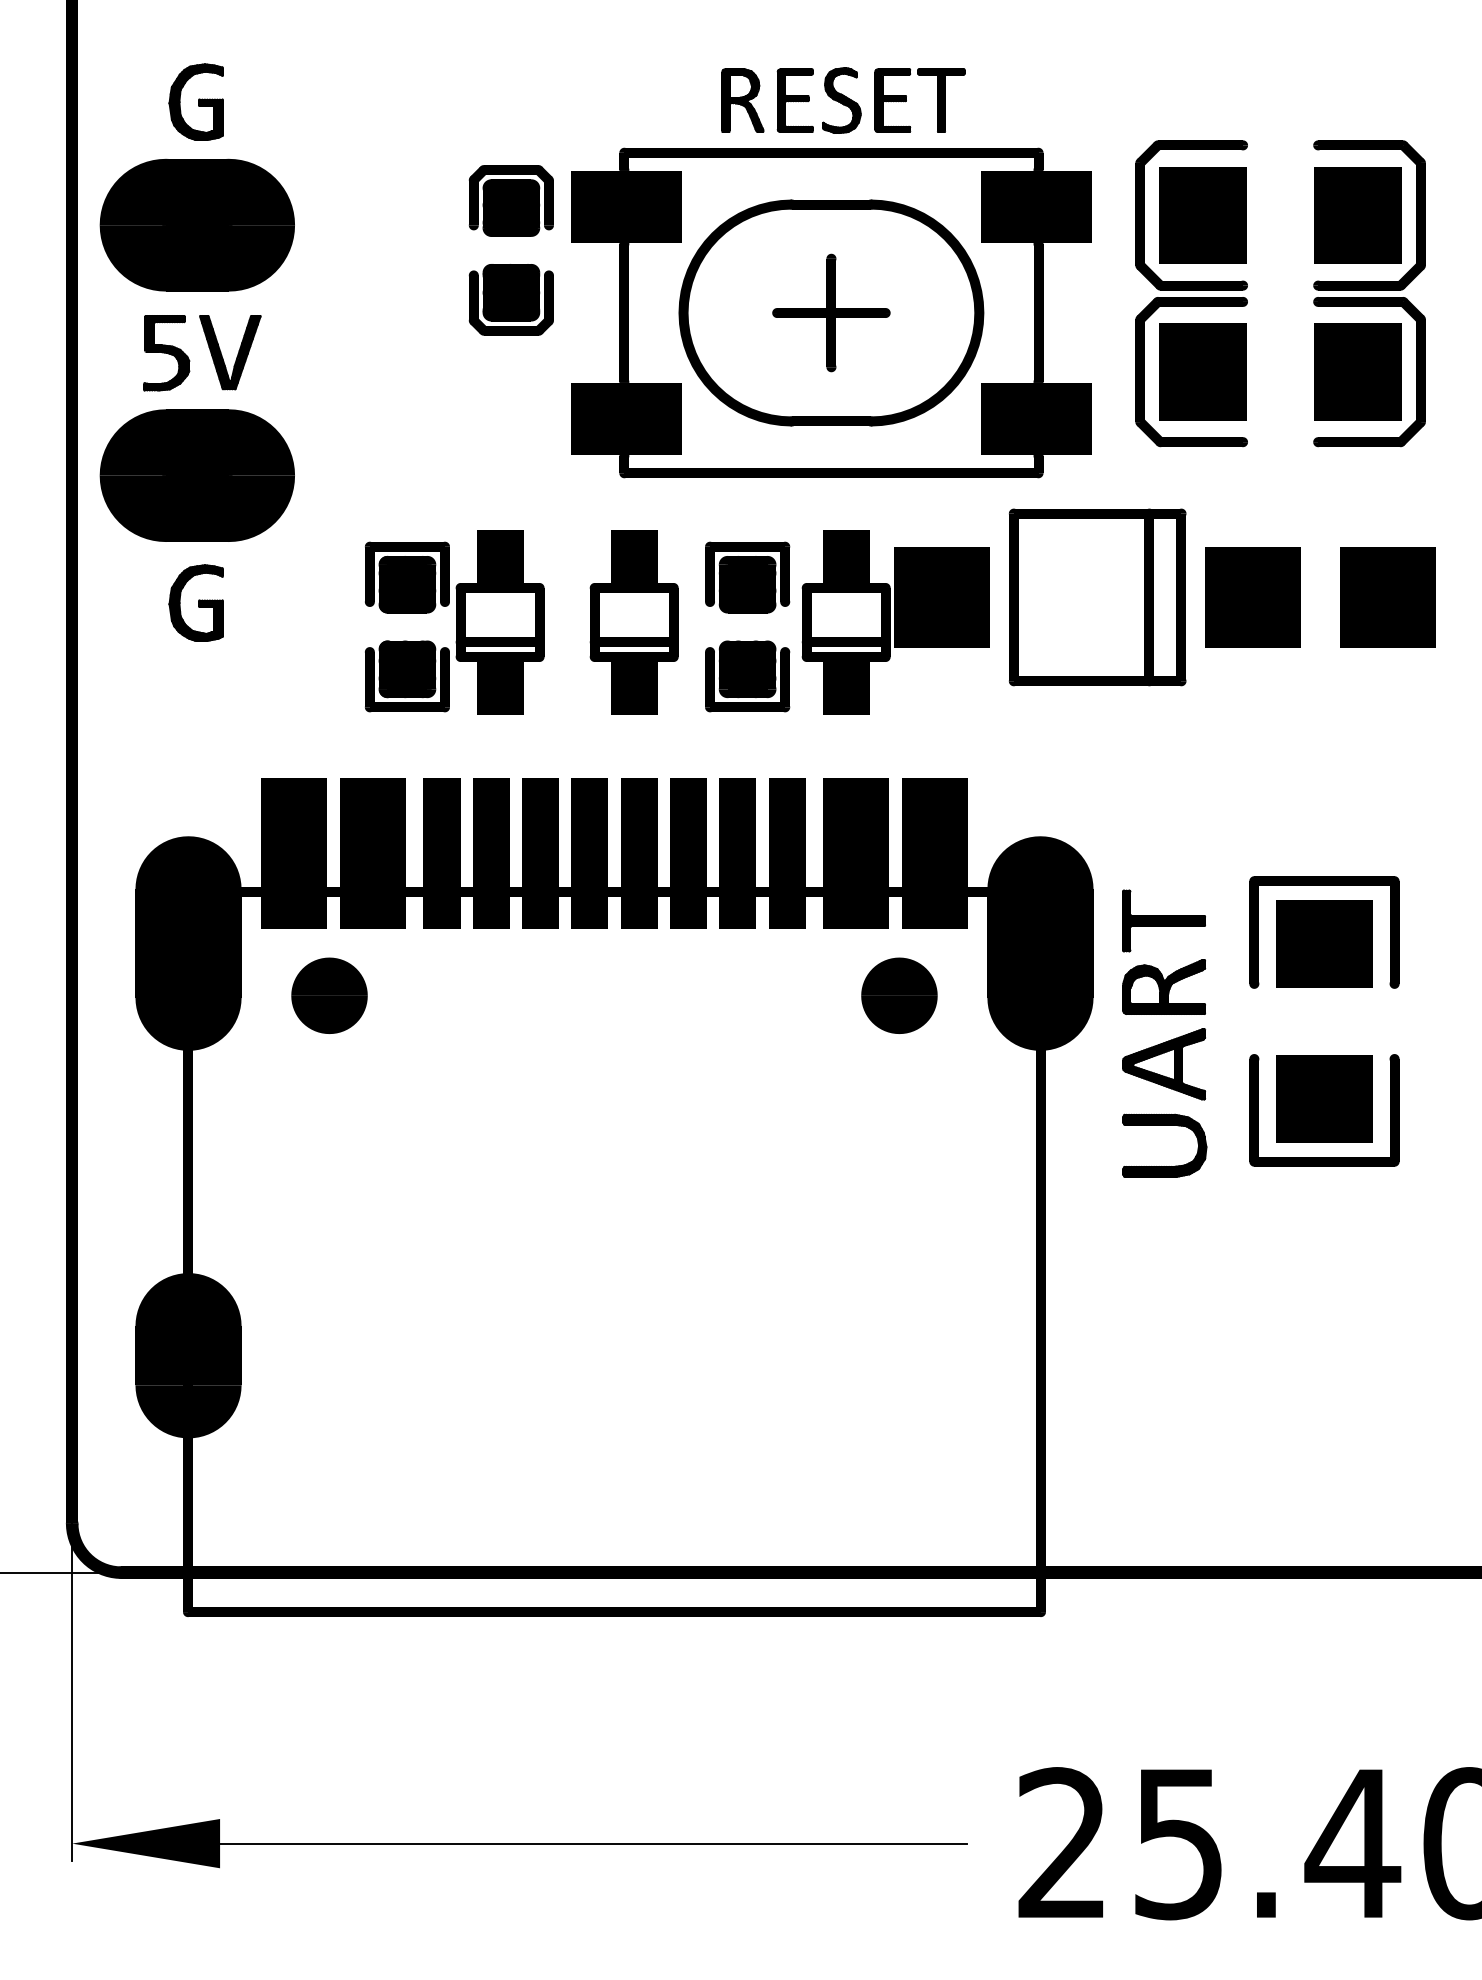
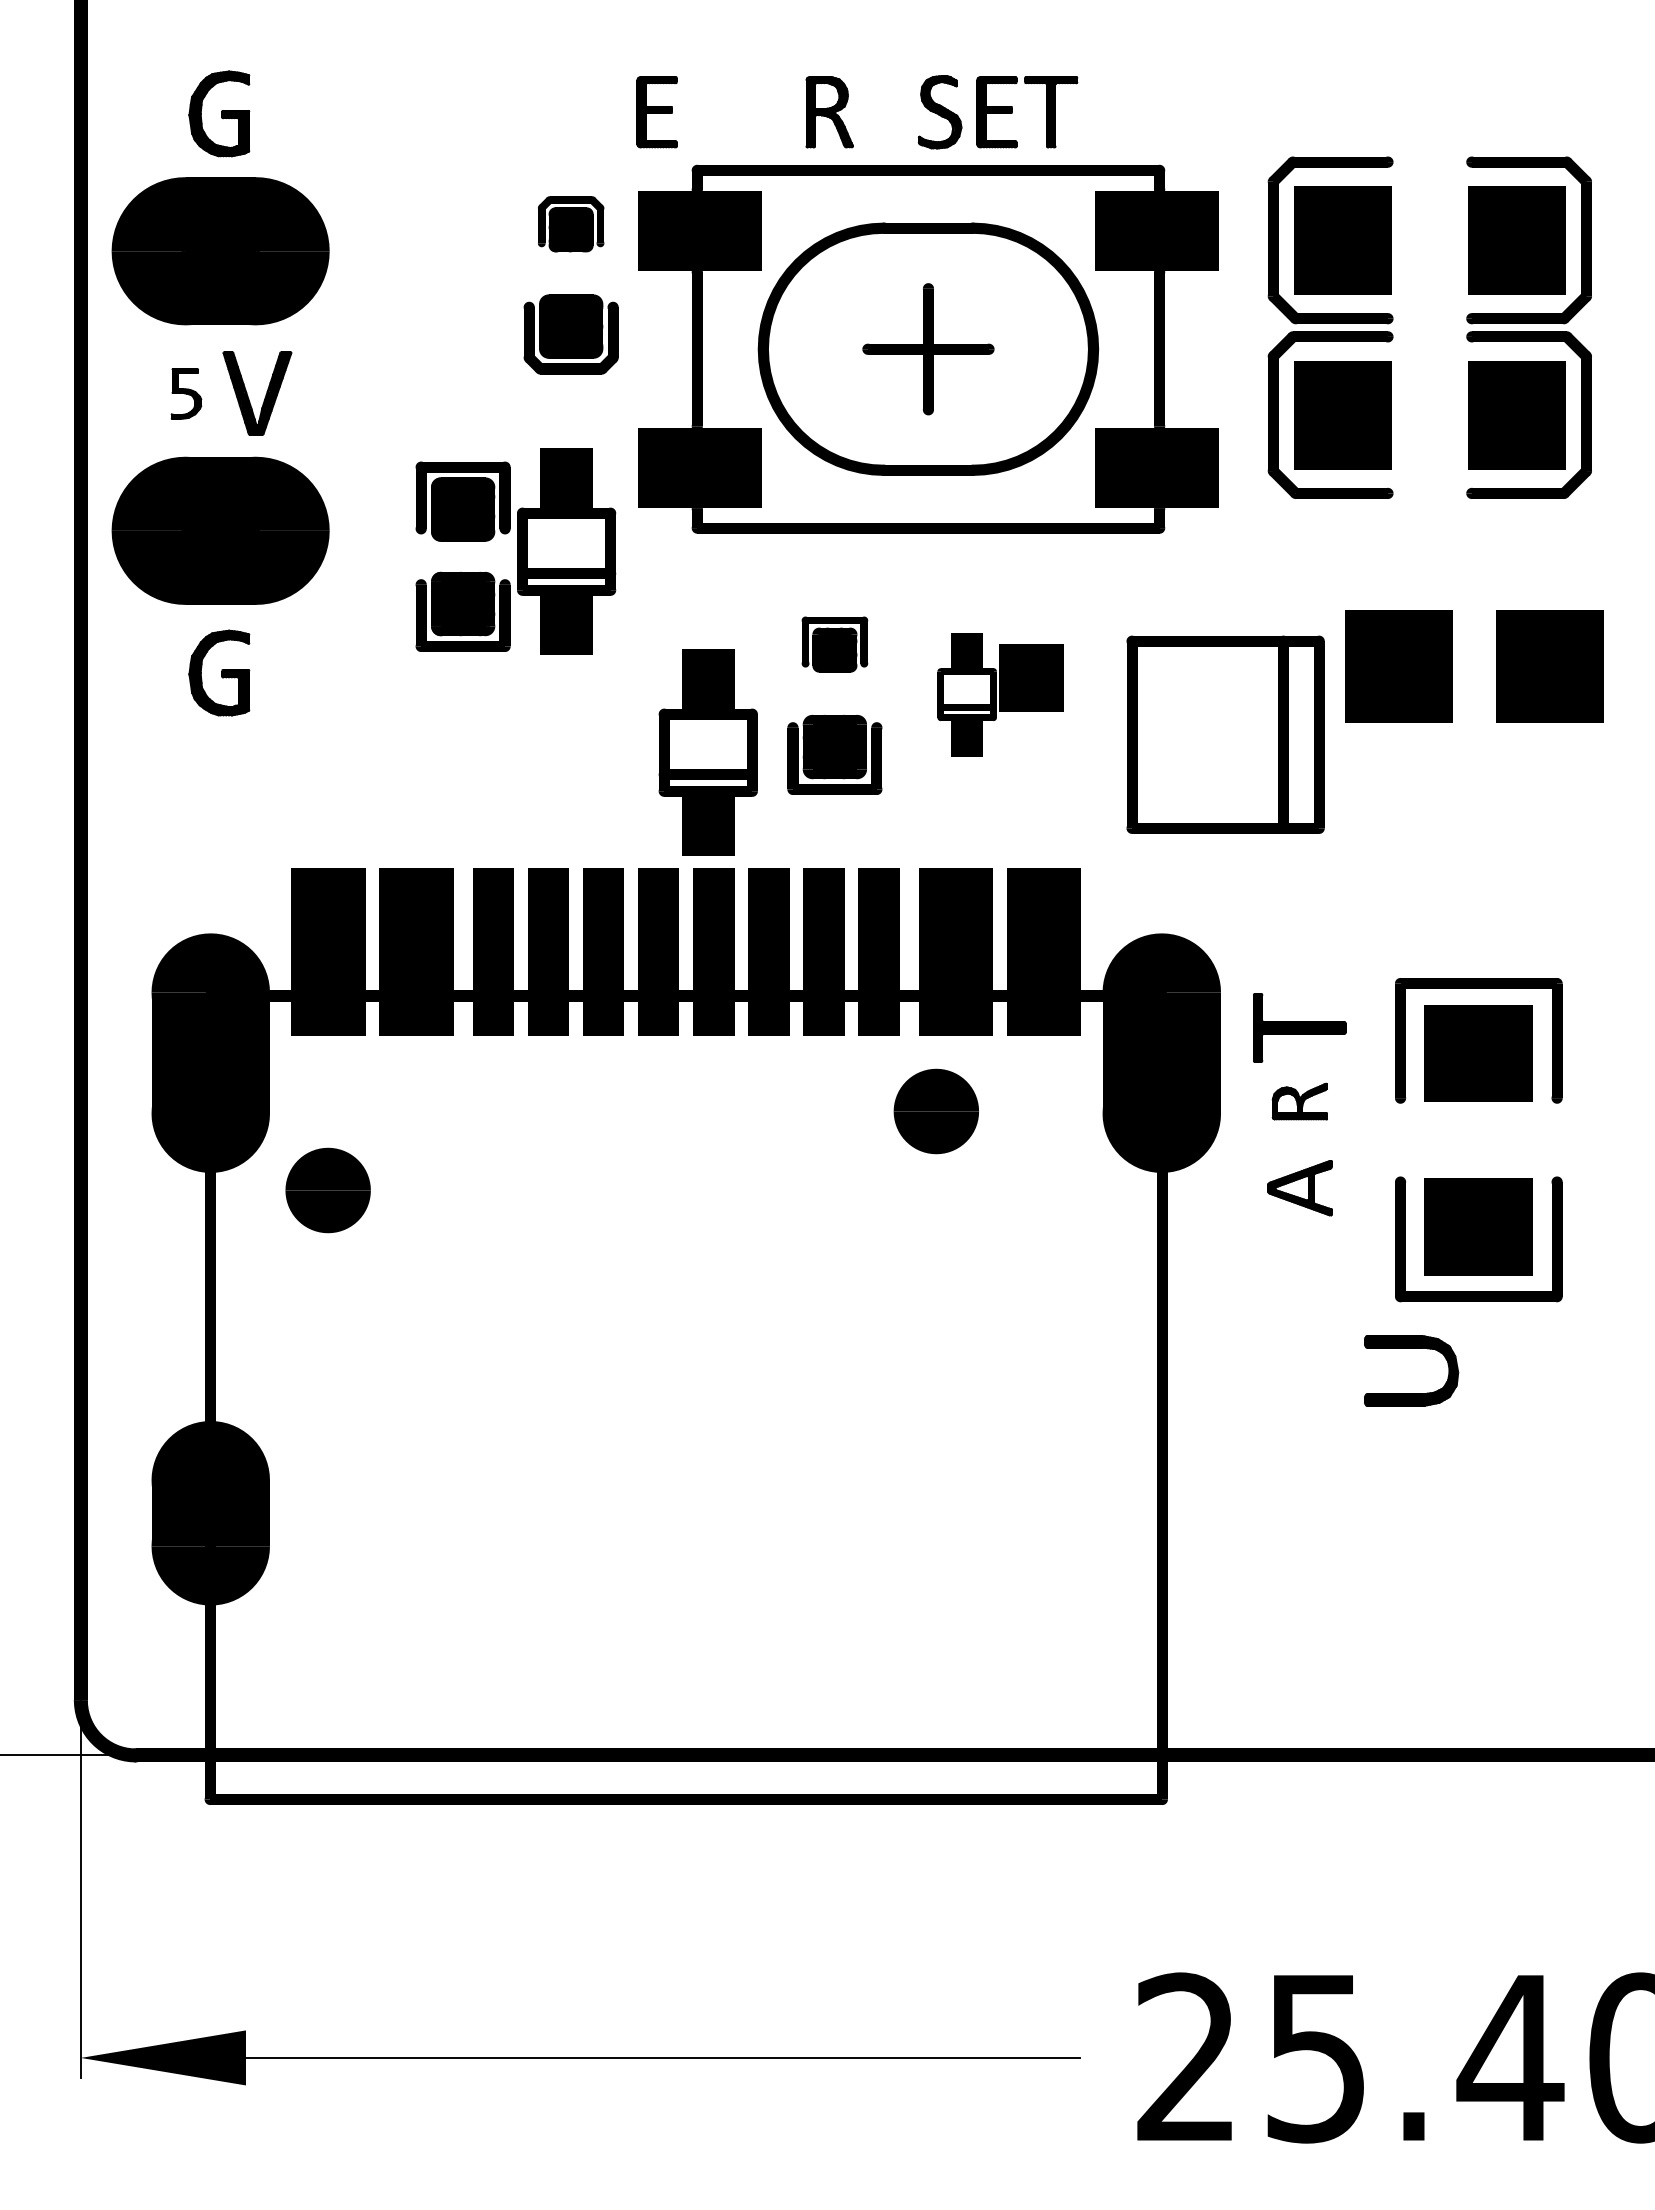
part: (794, 100) -> (656, 112), moved
part: (510, 201) -> (570, 224), size x0.7
part: (166, 352) -> (186, 393), size x0.6
part: (747, 577) -> (834, 644), size x0.7
part: (1097, 597) -> (1225, 734), moved
part: (454, 622) -> (515, 551), moved
part: (633, 622) -> (707, 752), moved
part: (895, 622) -> (1000, 694), size x0.6
part: (1163, 986) -> (1299, 1101), size x0.6
part: (328, 995) -> (327, 1190), moved
part: (898, 995) -> (935, 1111), moved
part: (1163, 1064) -> (1299, 1188), size x0.7
part: (1164, 1125) -> (1411, 1348), moved

